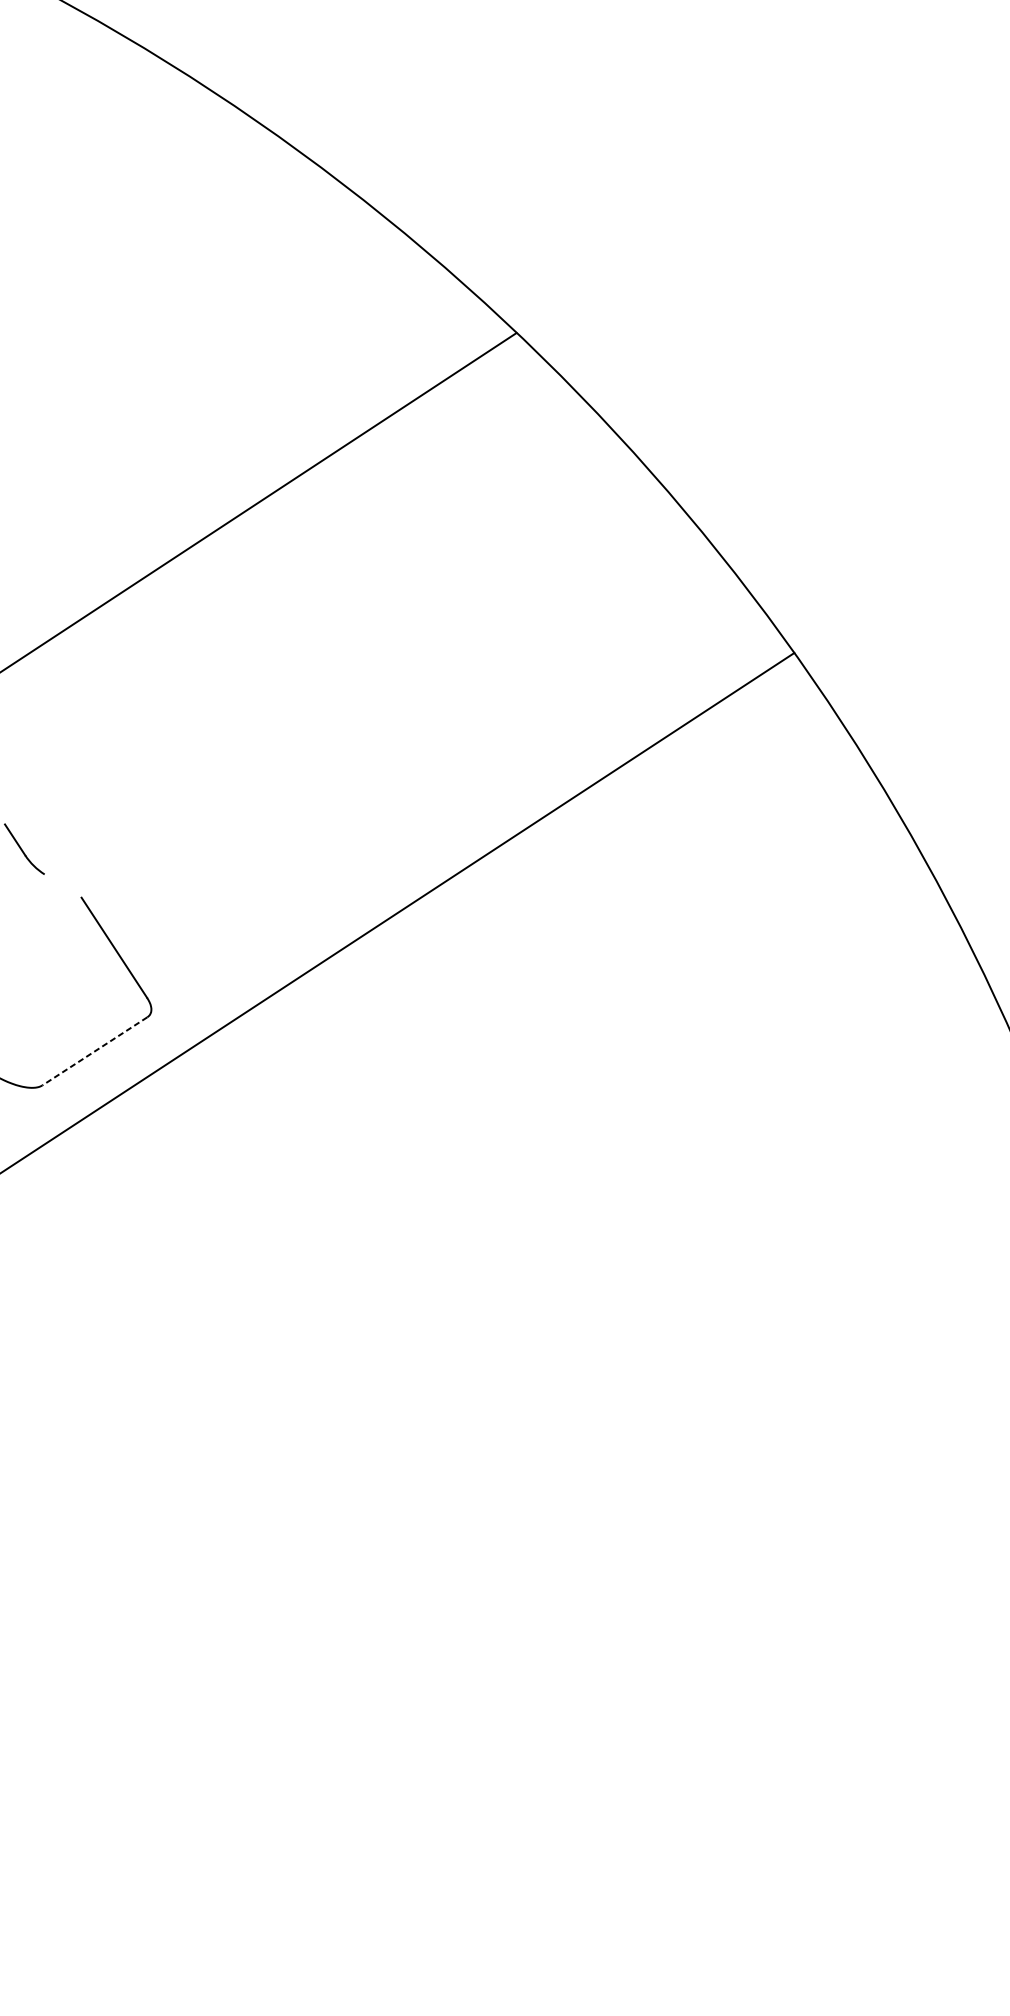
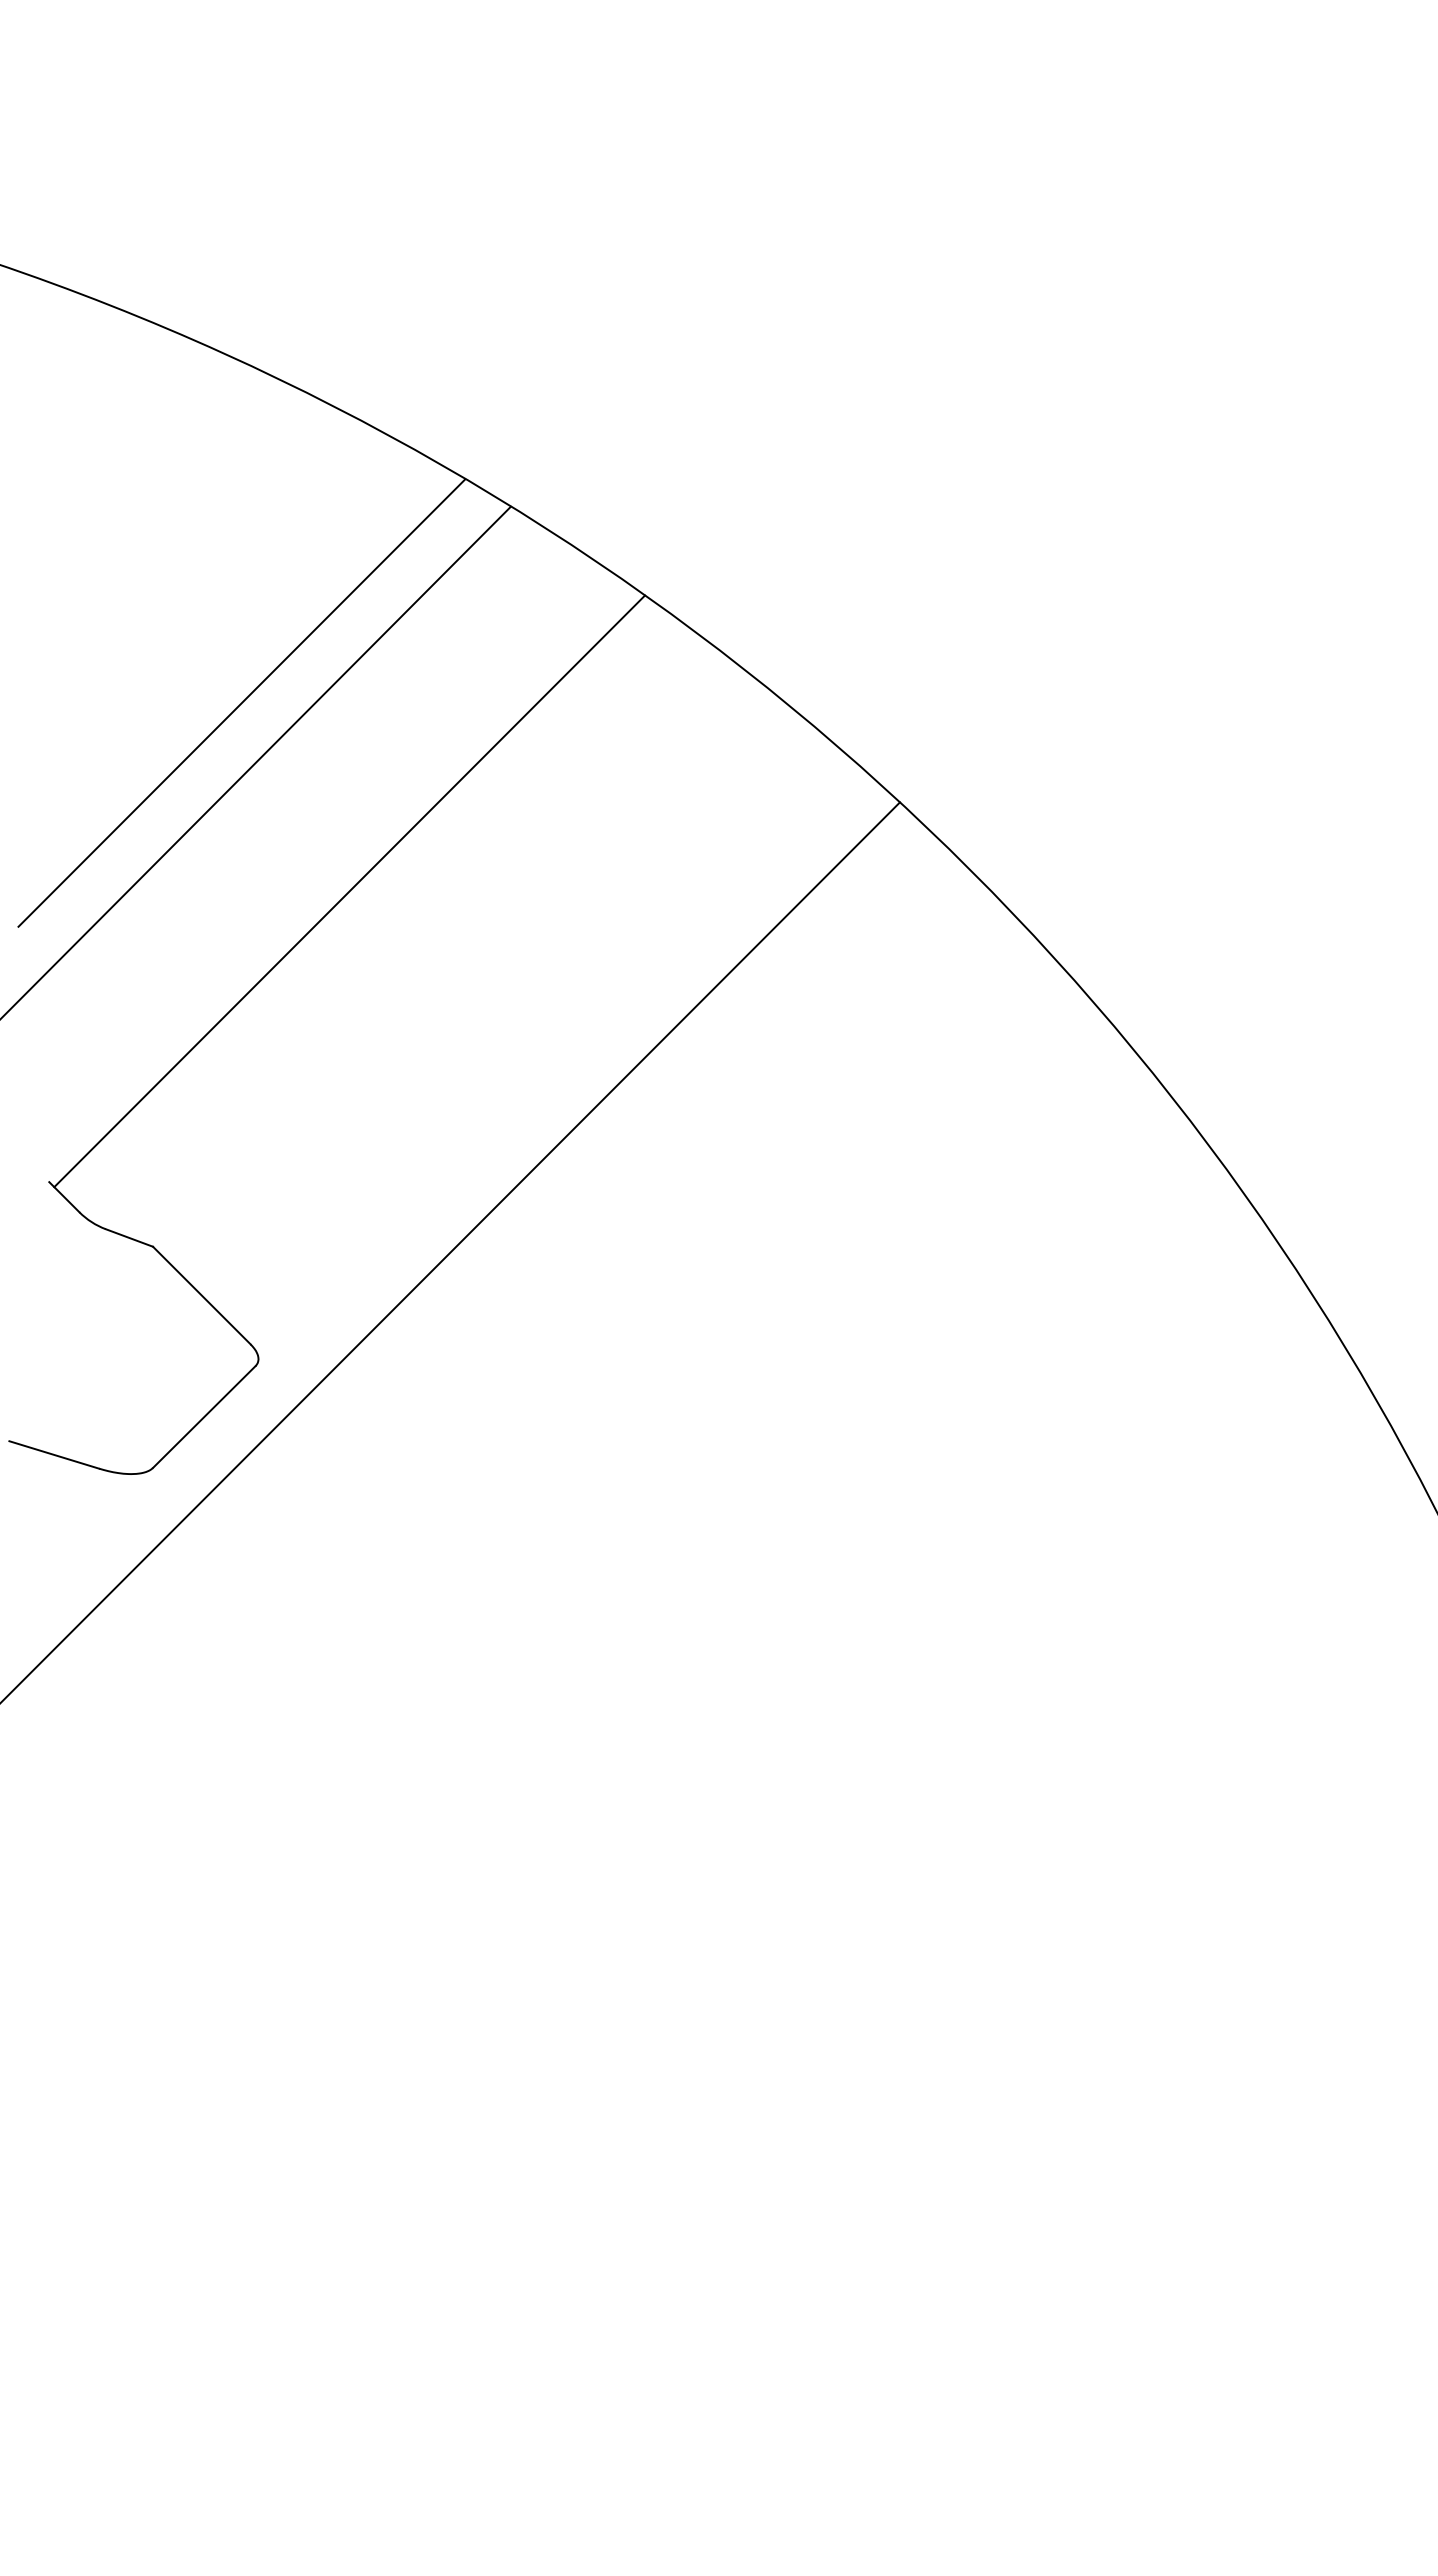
line: (253, 451) -> (241, 702), added
line: (311, 631) -> (349, 891), added
line: (63, 885) -> (129, 1237), added
line: (94, 1051) -> (203, 1417), dashed -> solid

